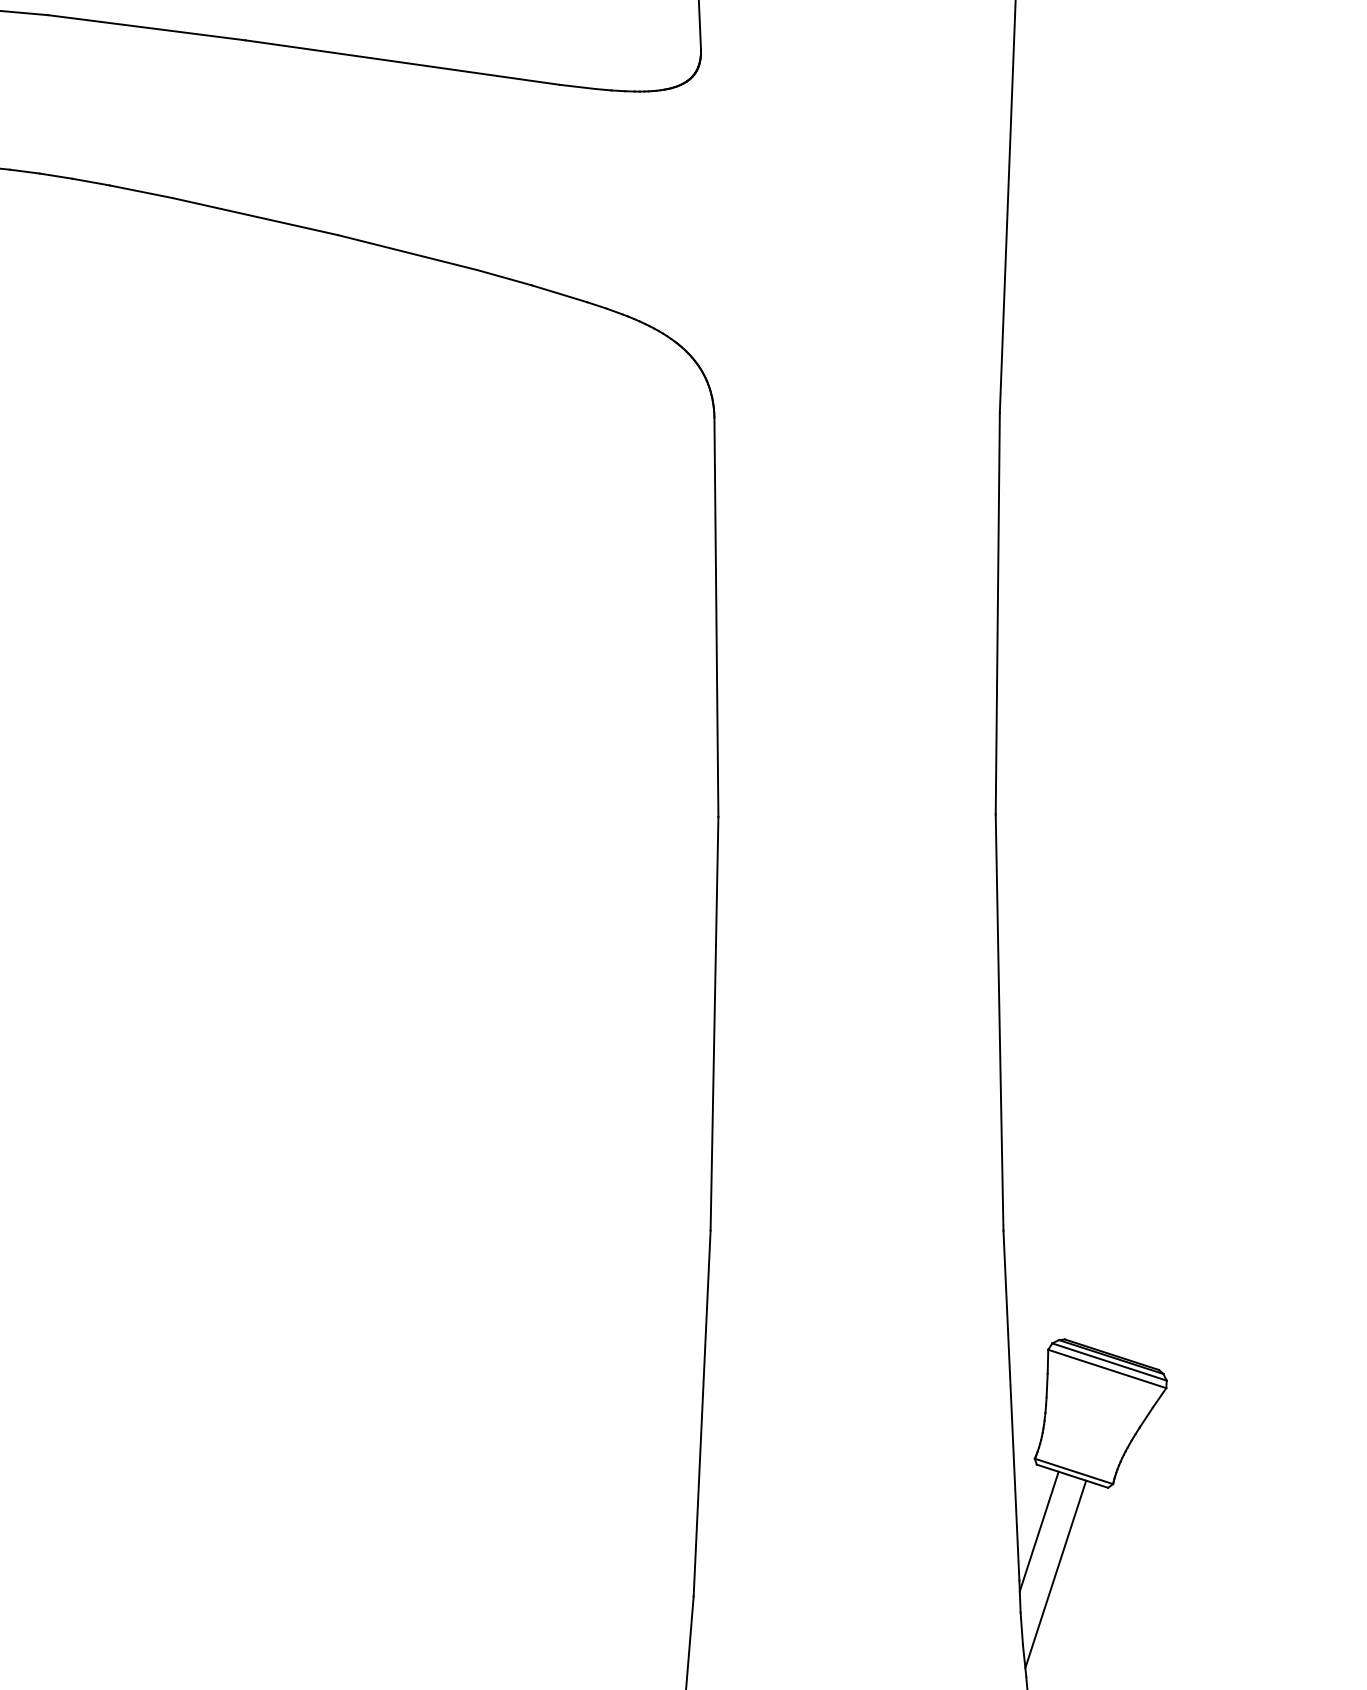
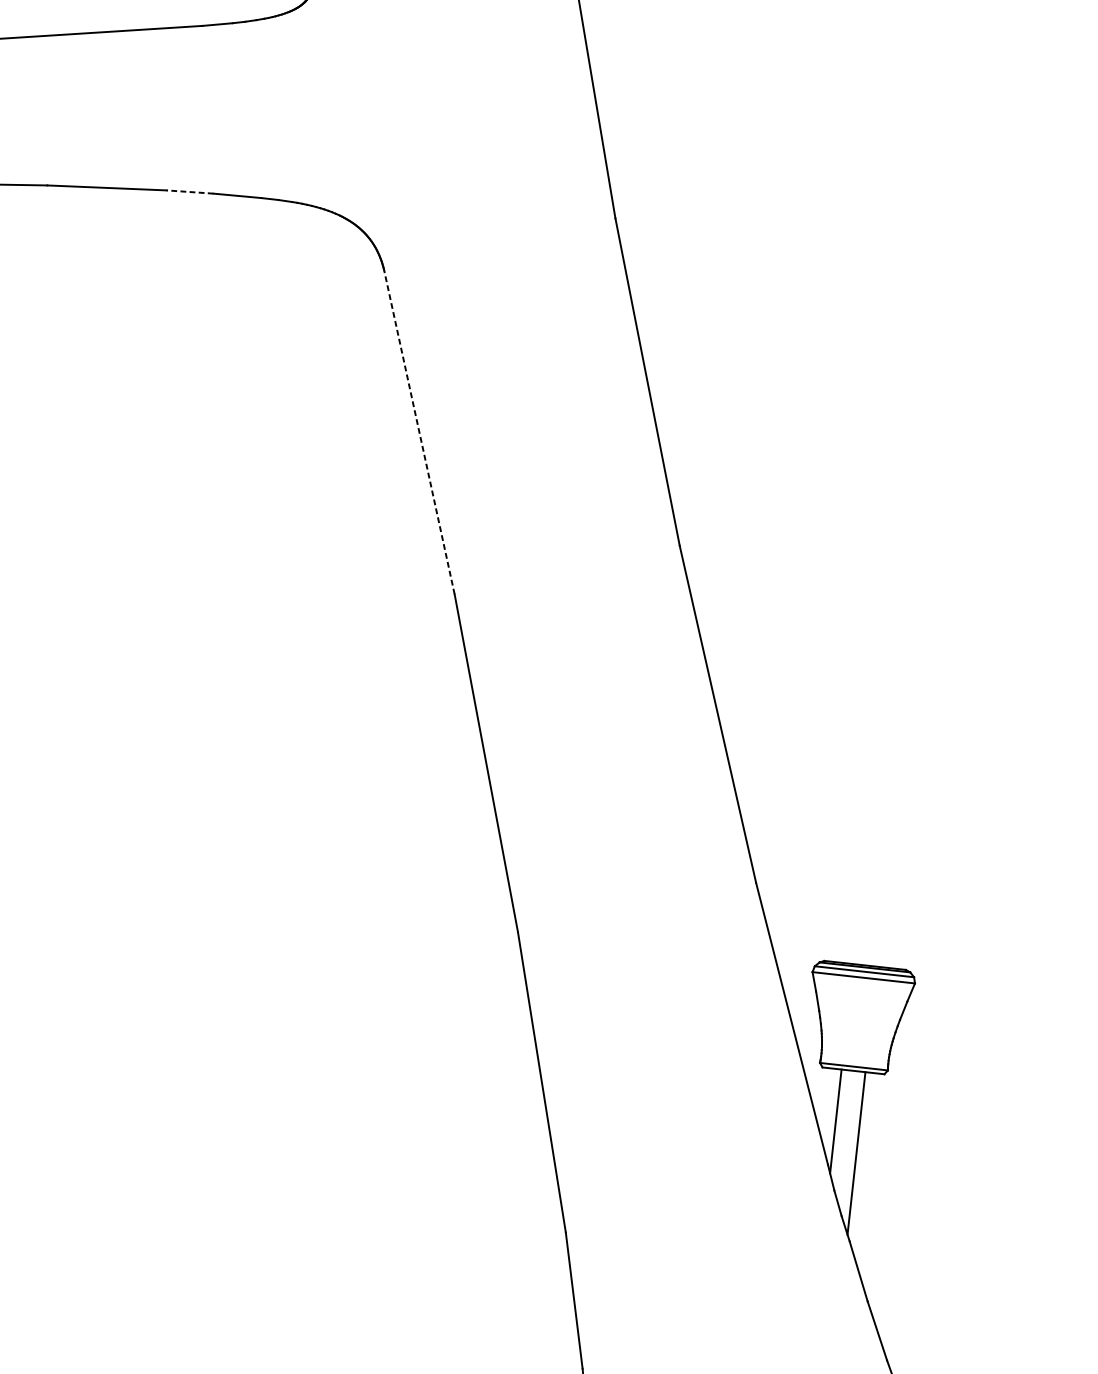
line: (504, 277) -> (189, 191), solid -> dashed
line: (716, 617) -> (419, 432), solid -> dashed

